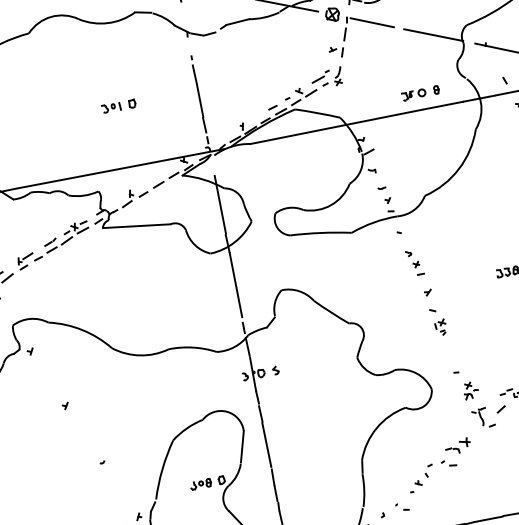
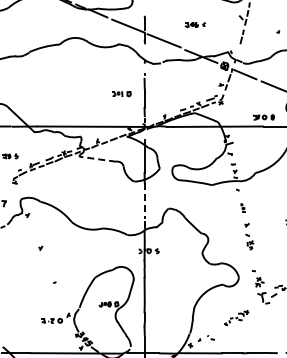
part: (118, 107) -> (121, 94), moved
line: (136, 226) -> (97, 159), solid -> dashed
part: (413, 262) -> (242, 207), size x0.6
line: (235, 285) -> (144, 201), solid -> dashed
part: (439, 464) -> (235, 318), size x0.7

